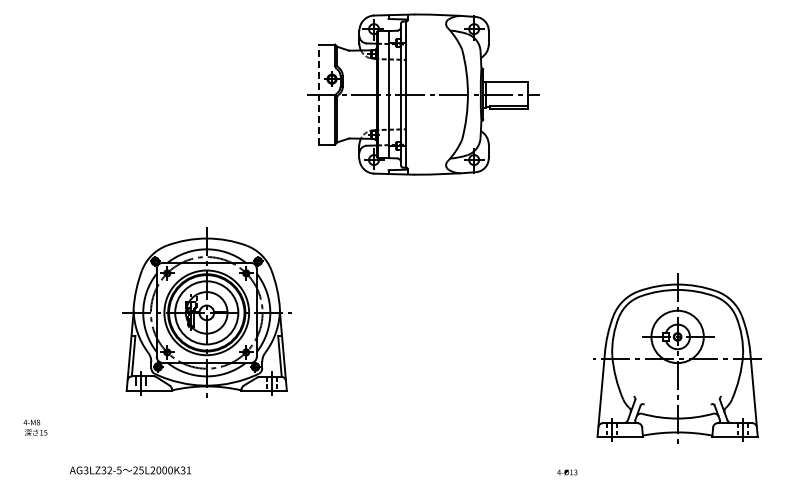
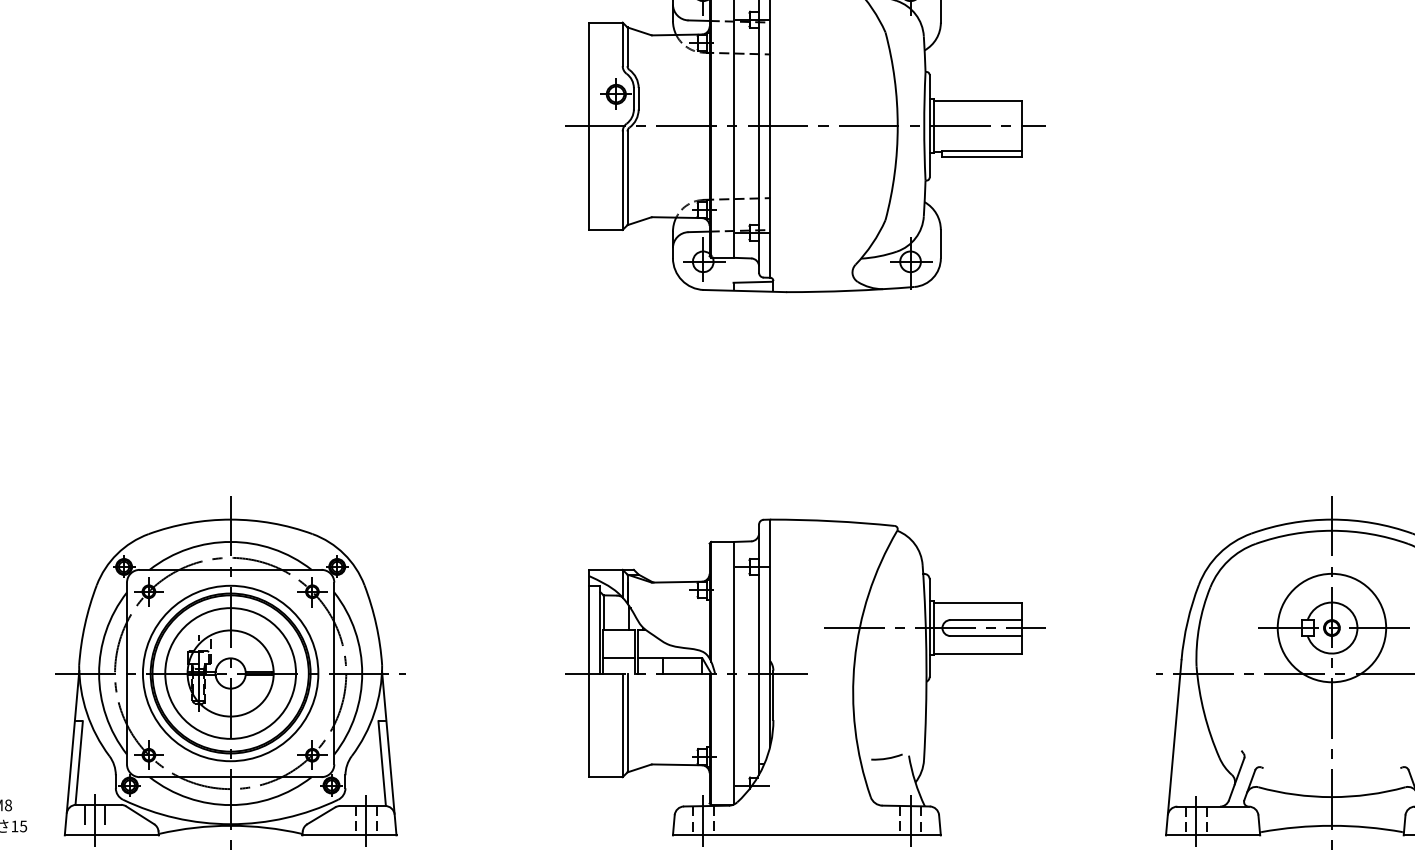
line: (318, 94) -> (588, 126), dashed -> solid
part: (206, 312) -> (230, 672), moved
part: (423, 362) -> (805, 681), added

